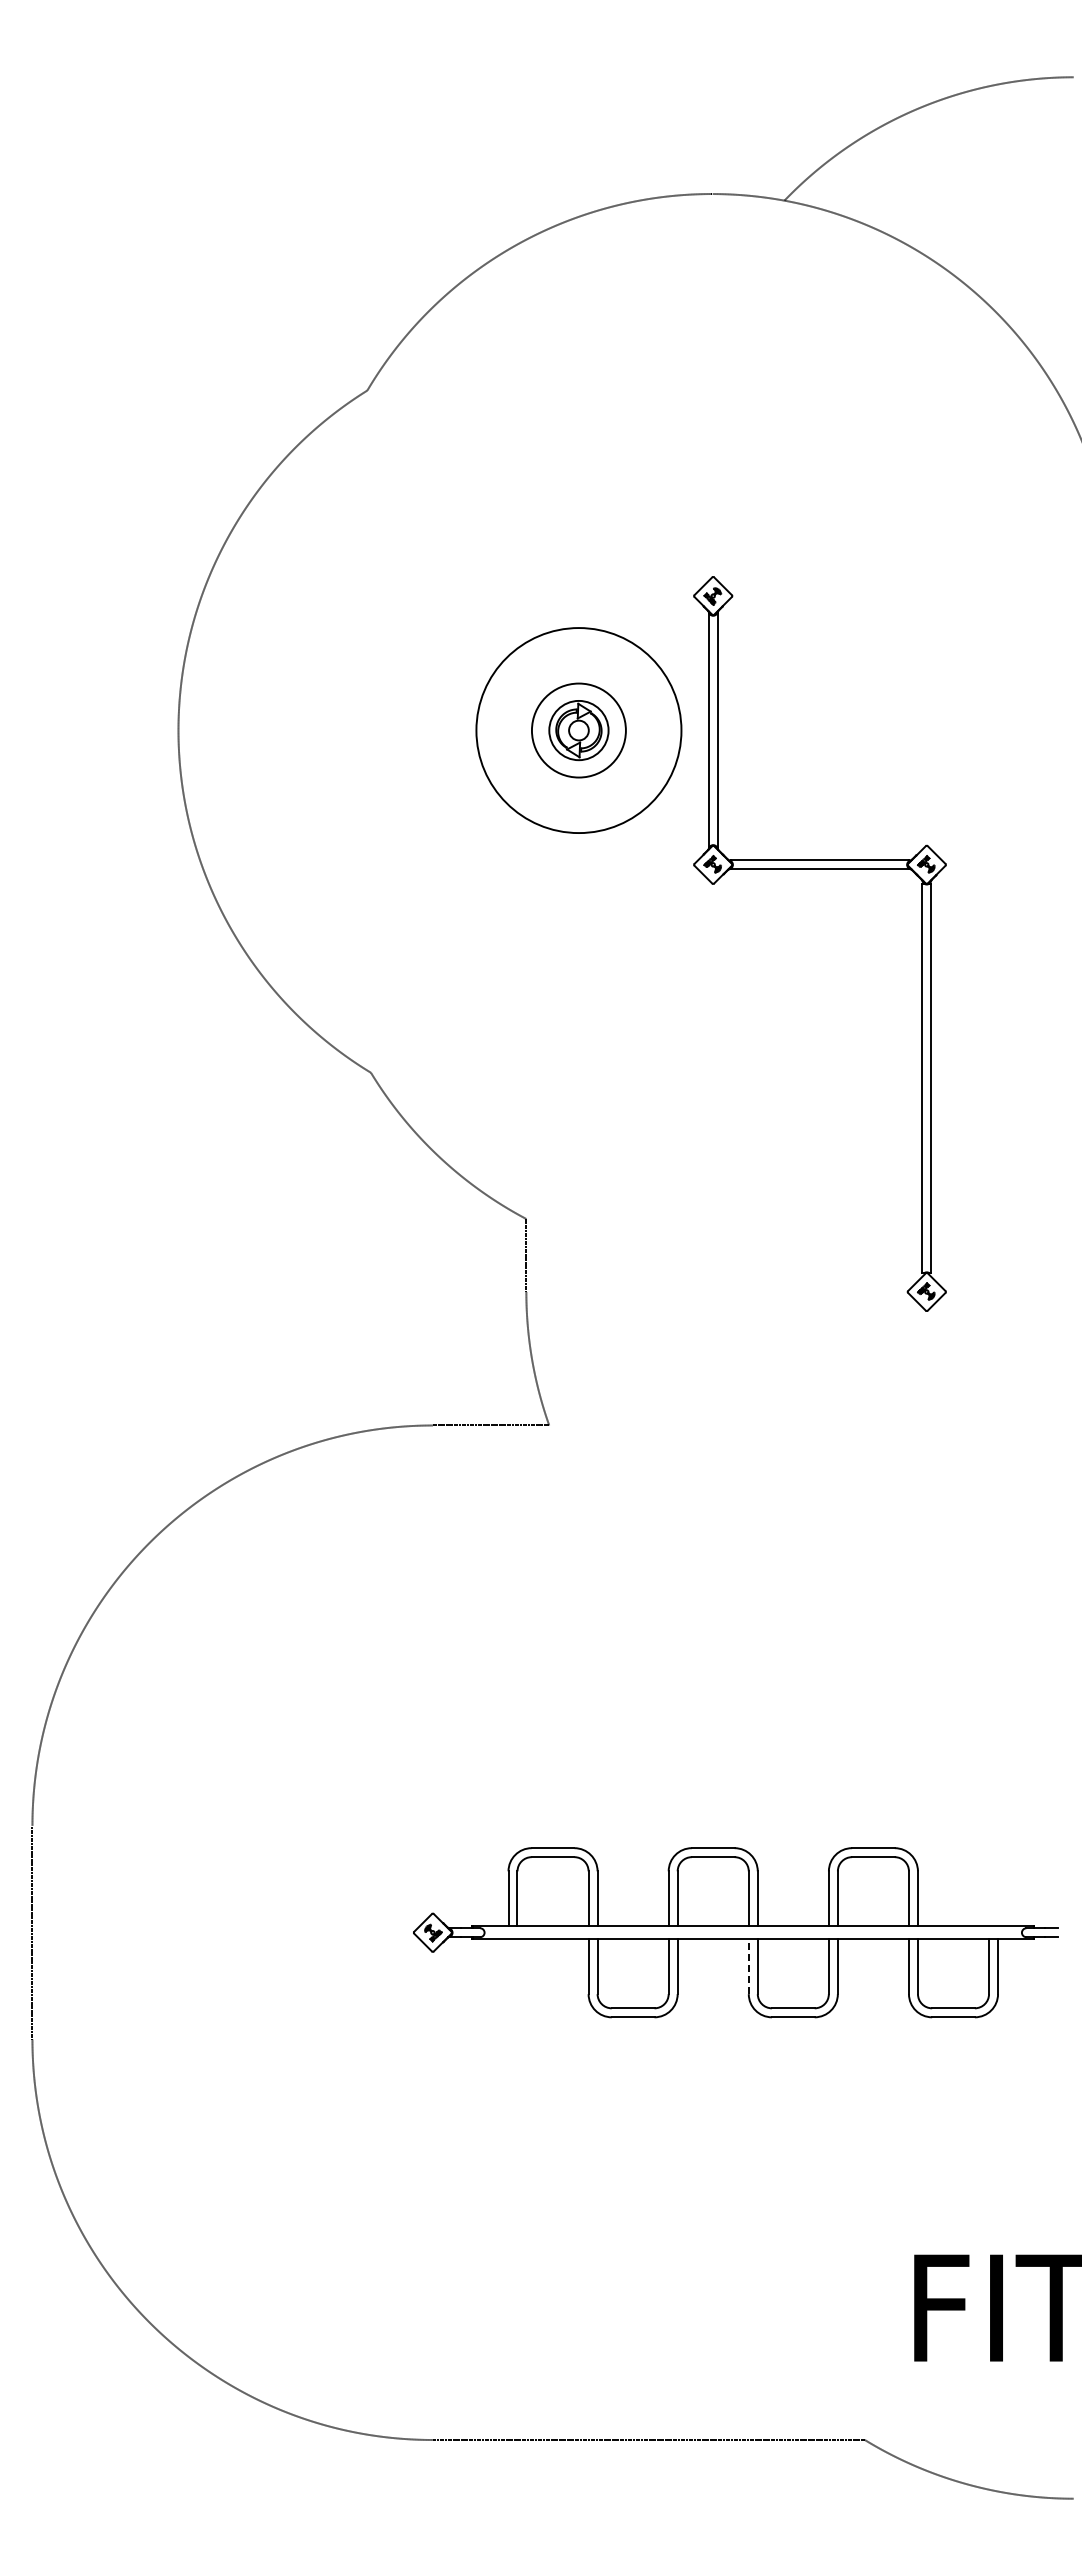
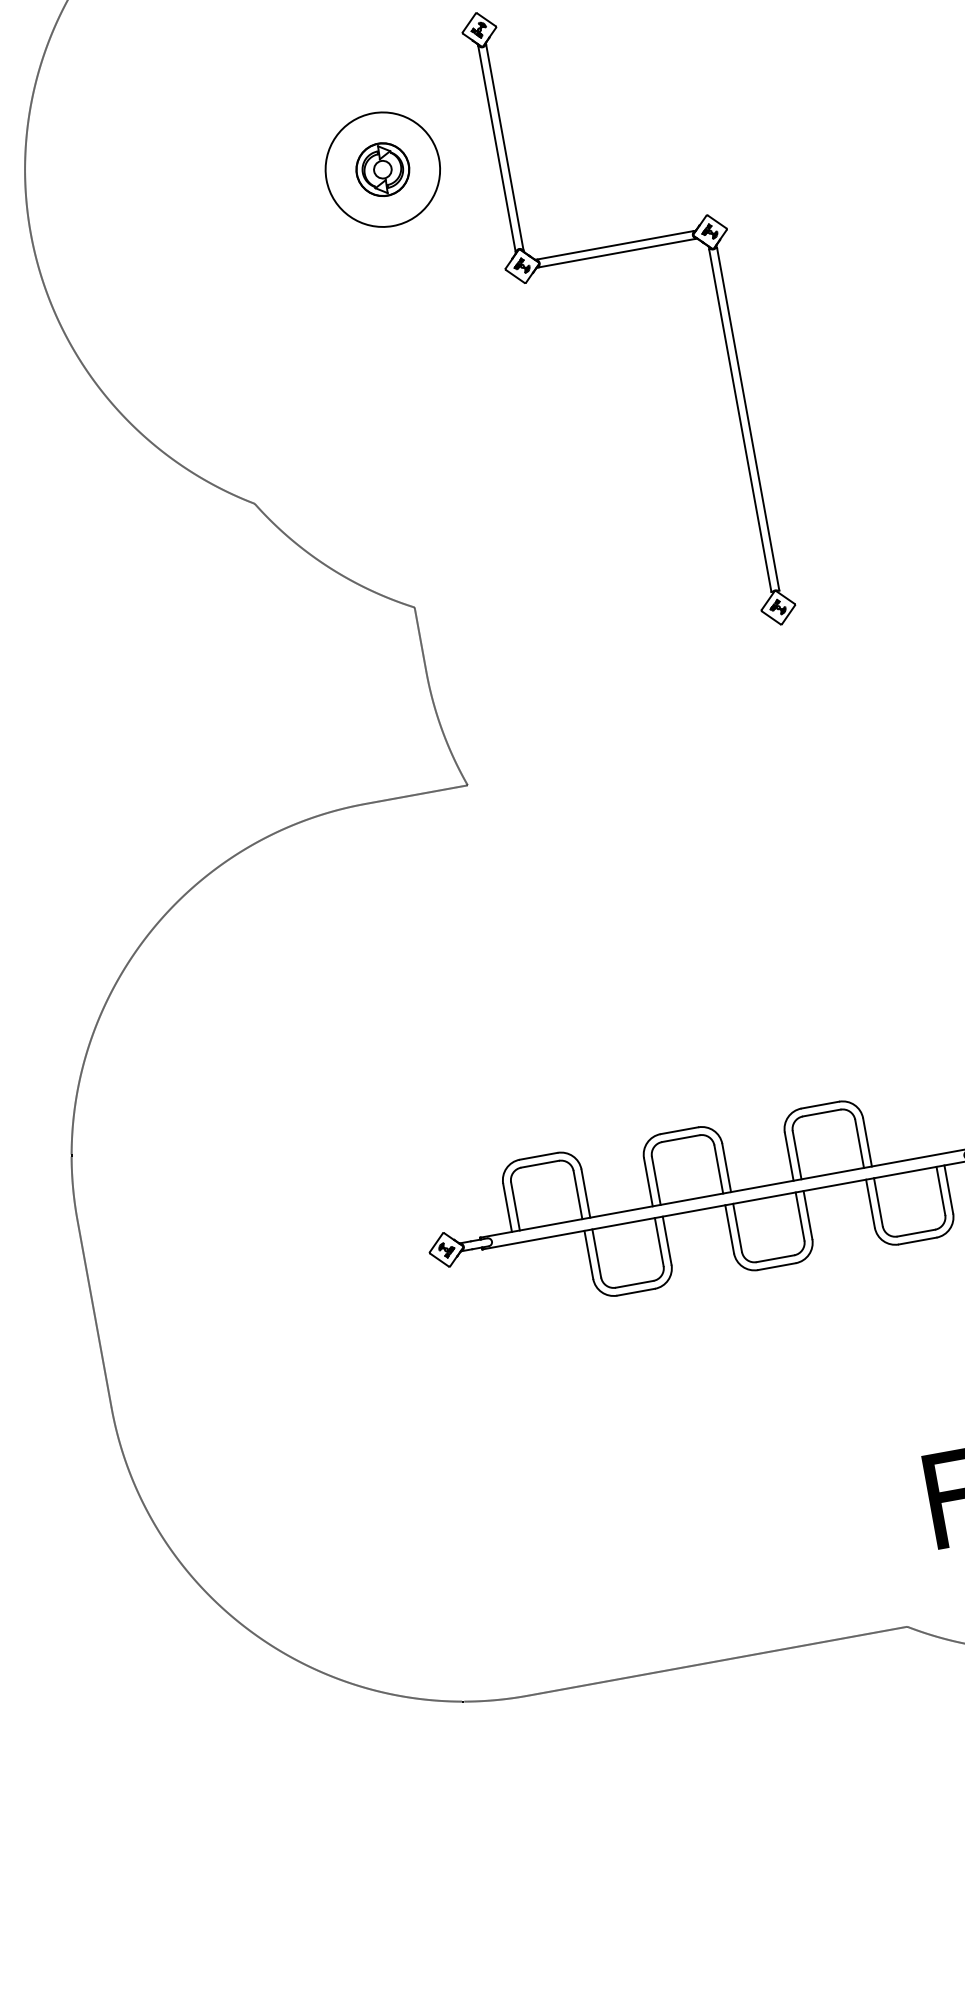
circle: (578, 730) -> (382, 169), size x0.62
circle: (578, 730) -> (382, 169), size x0.62
line: (748, 1966) -> (729, 1229), dashed -> solid

